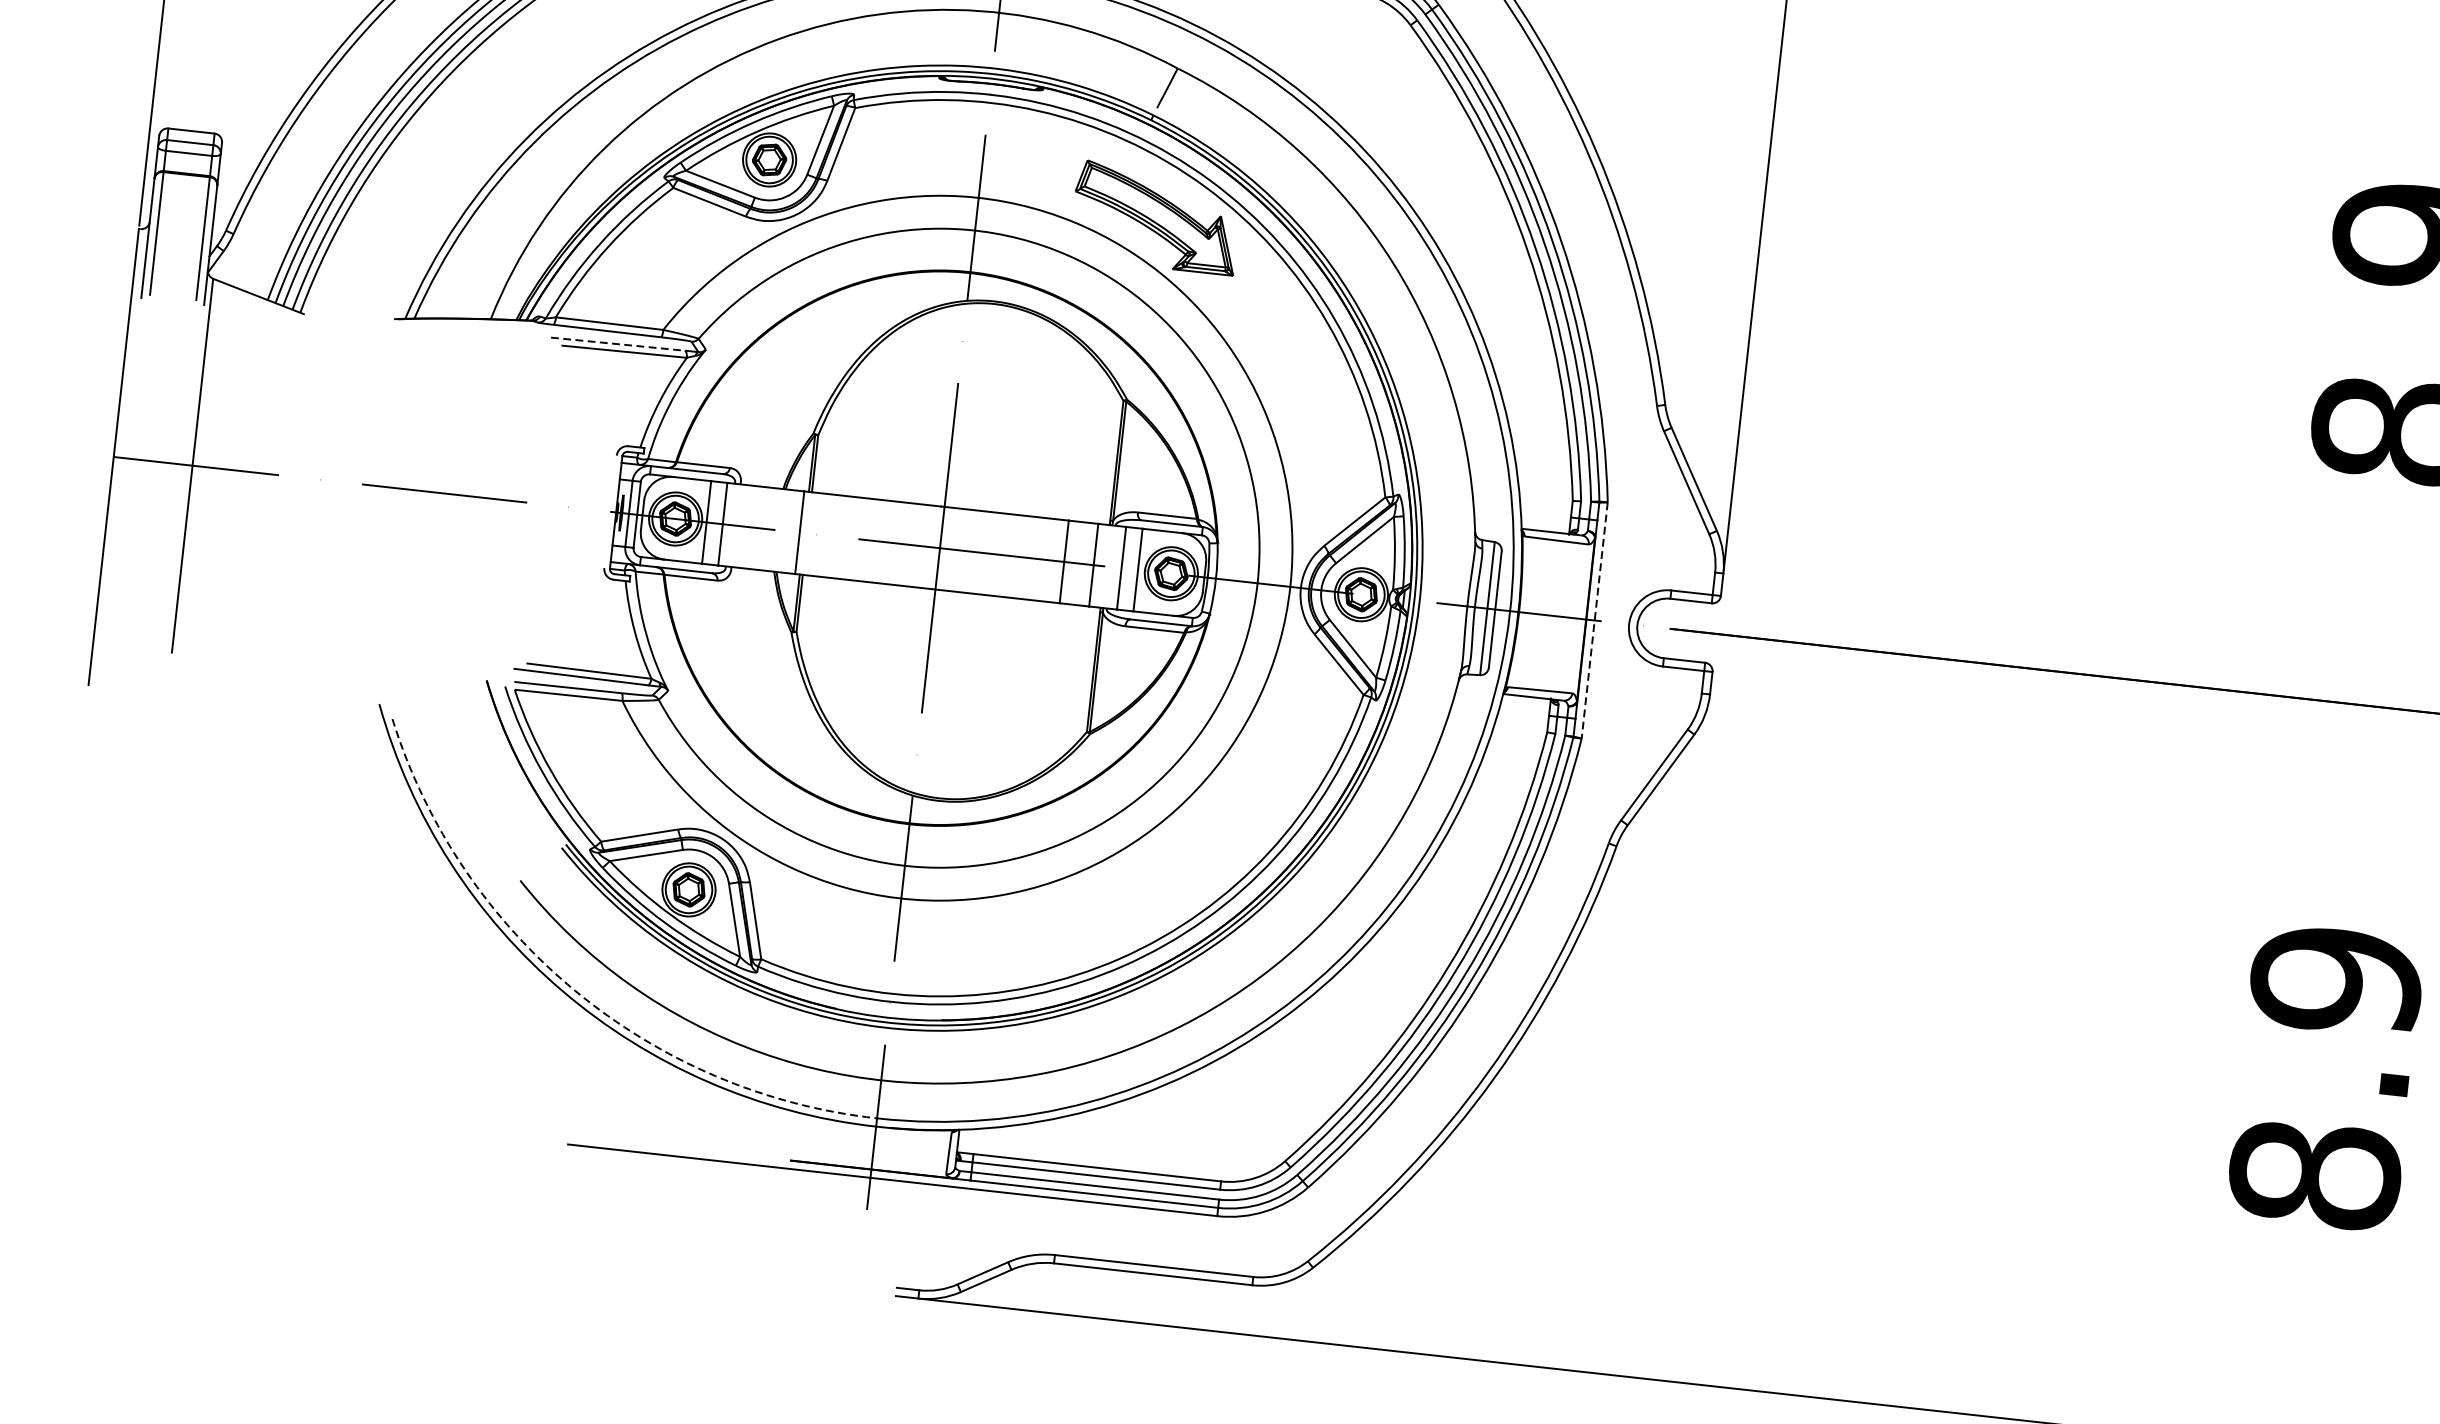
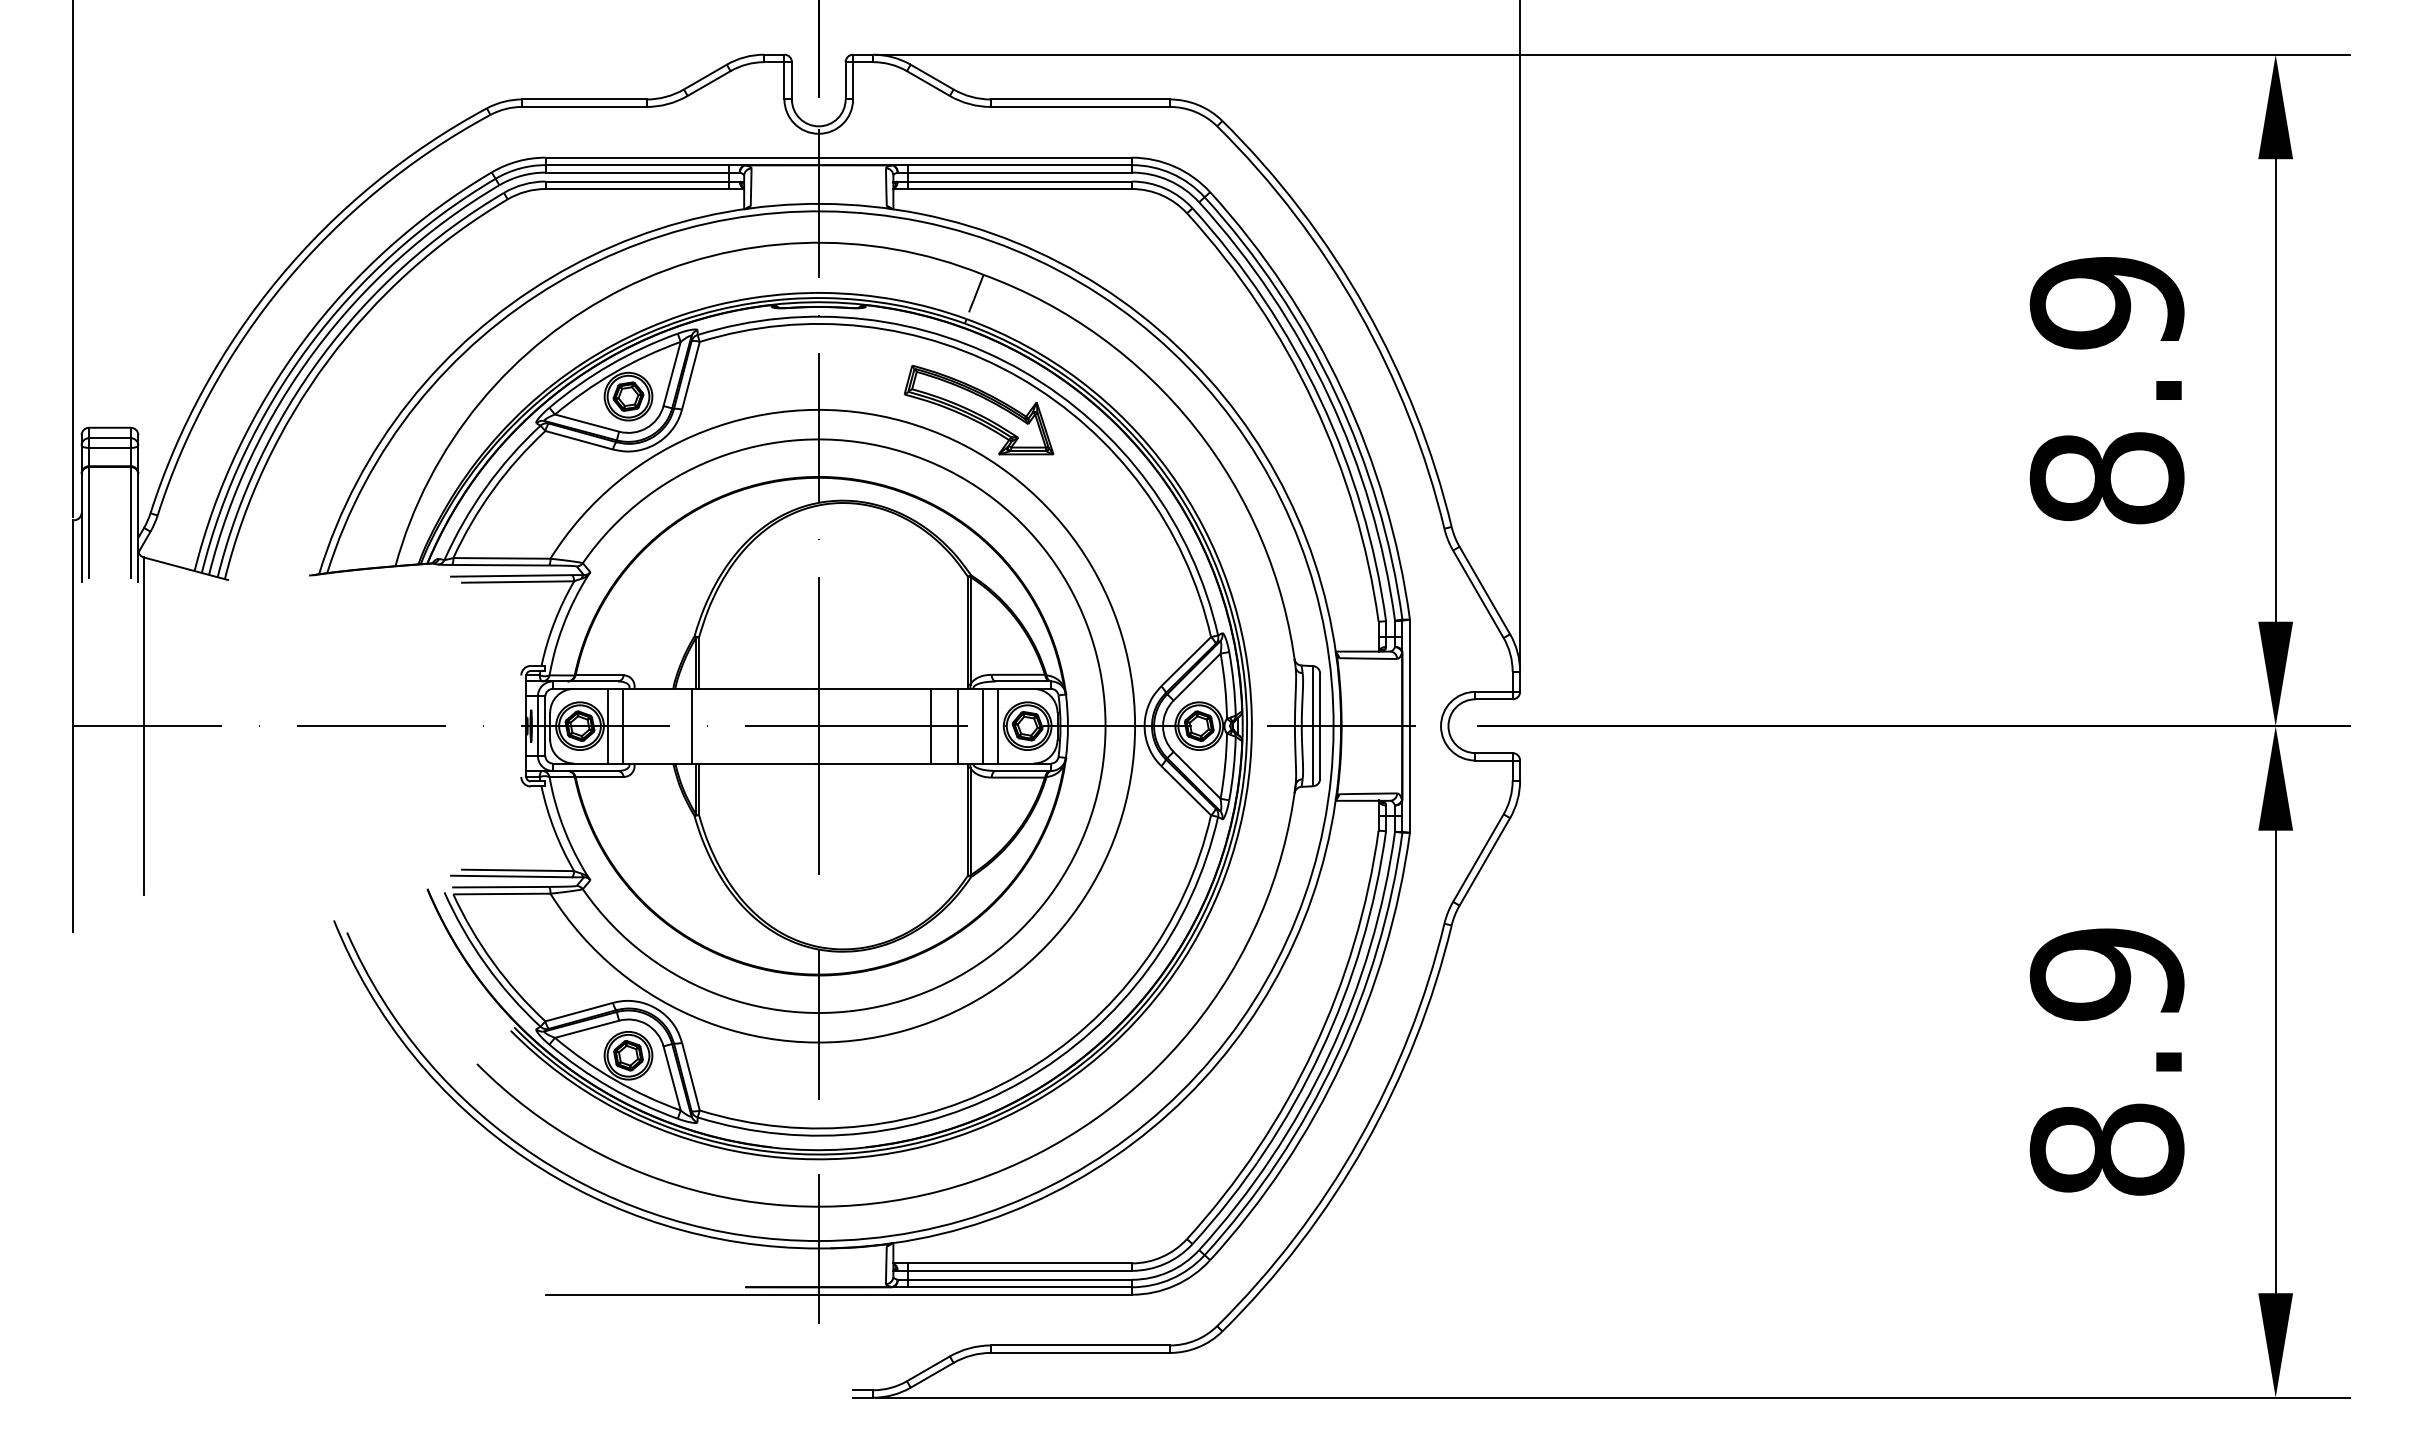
line: (618, 343) -> (511, 575), dashed -> solid
line: (1594, 620) -> (1409, 726), dashed -> solid
arc: (574, 991) -> (536, 1157), dashed -> solid

